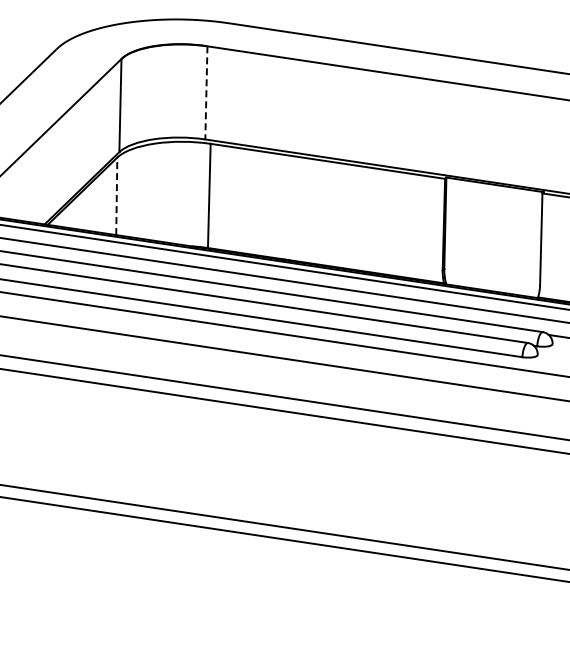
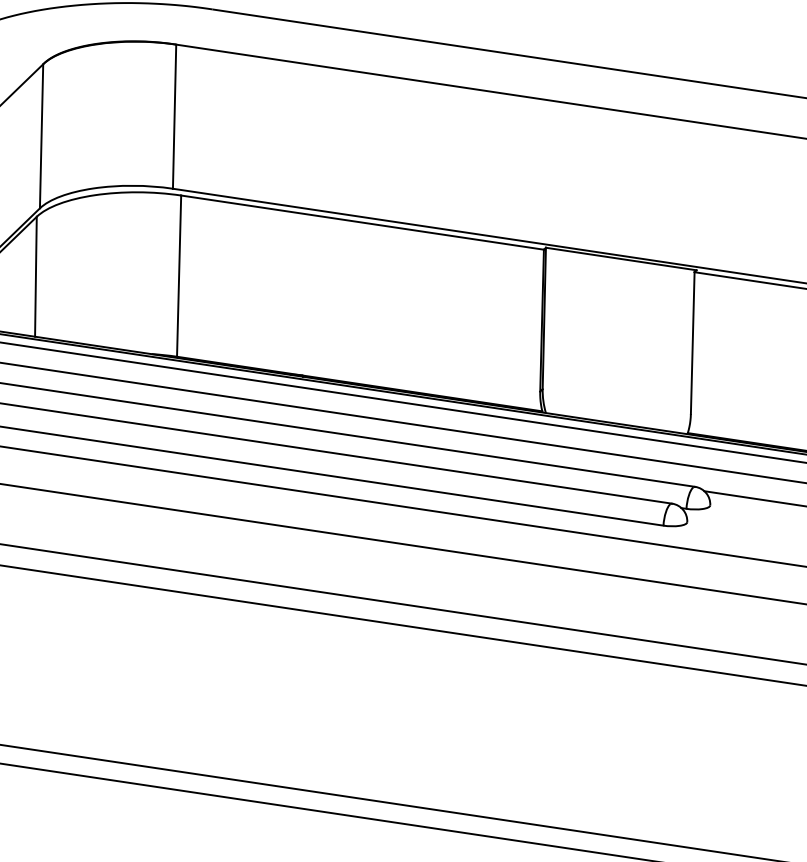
line: (206, 92) -> (174, 116), dashed -> solid
line: (116, 196) -> (35, 276), dashed -> solid

